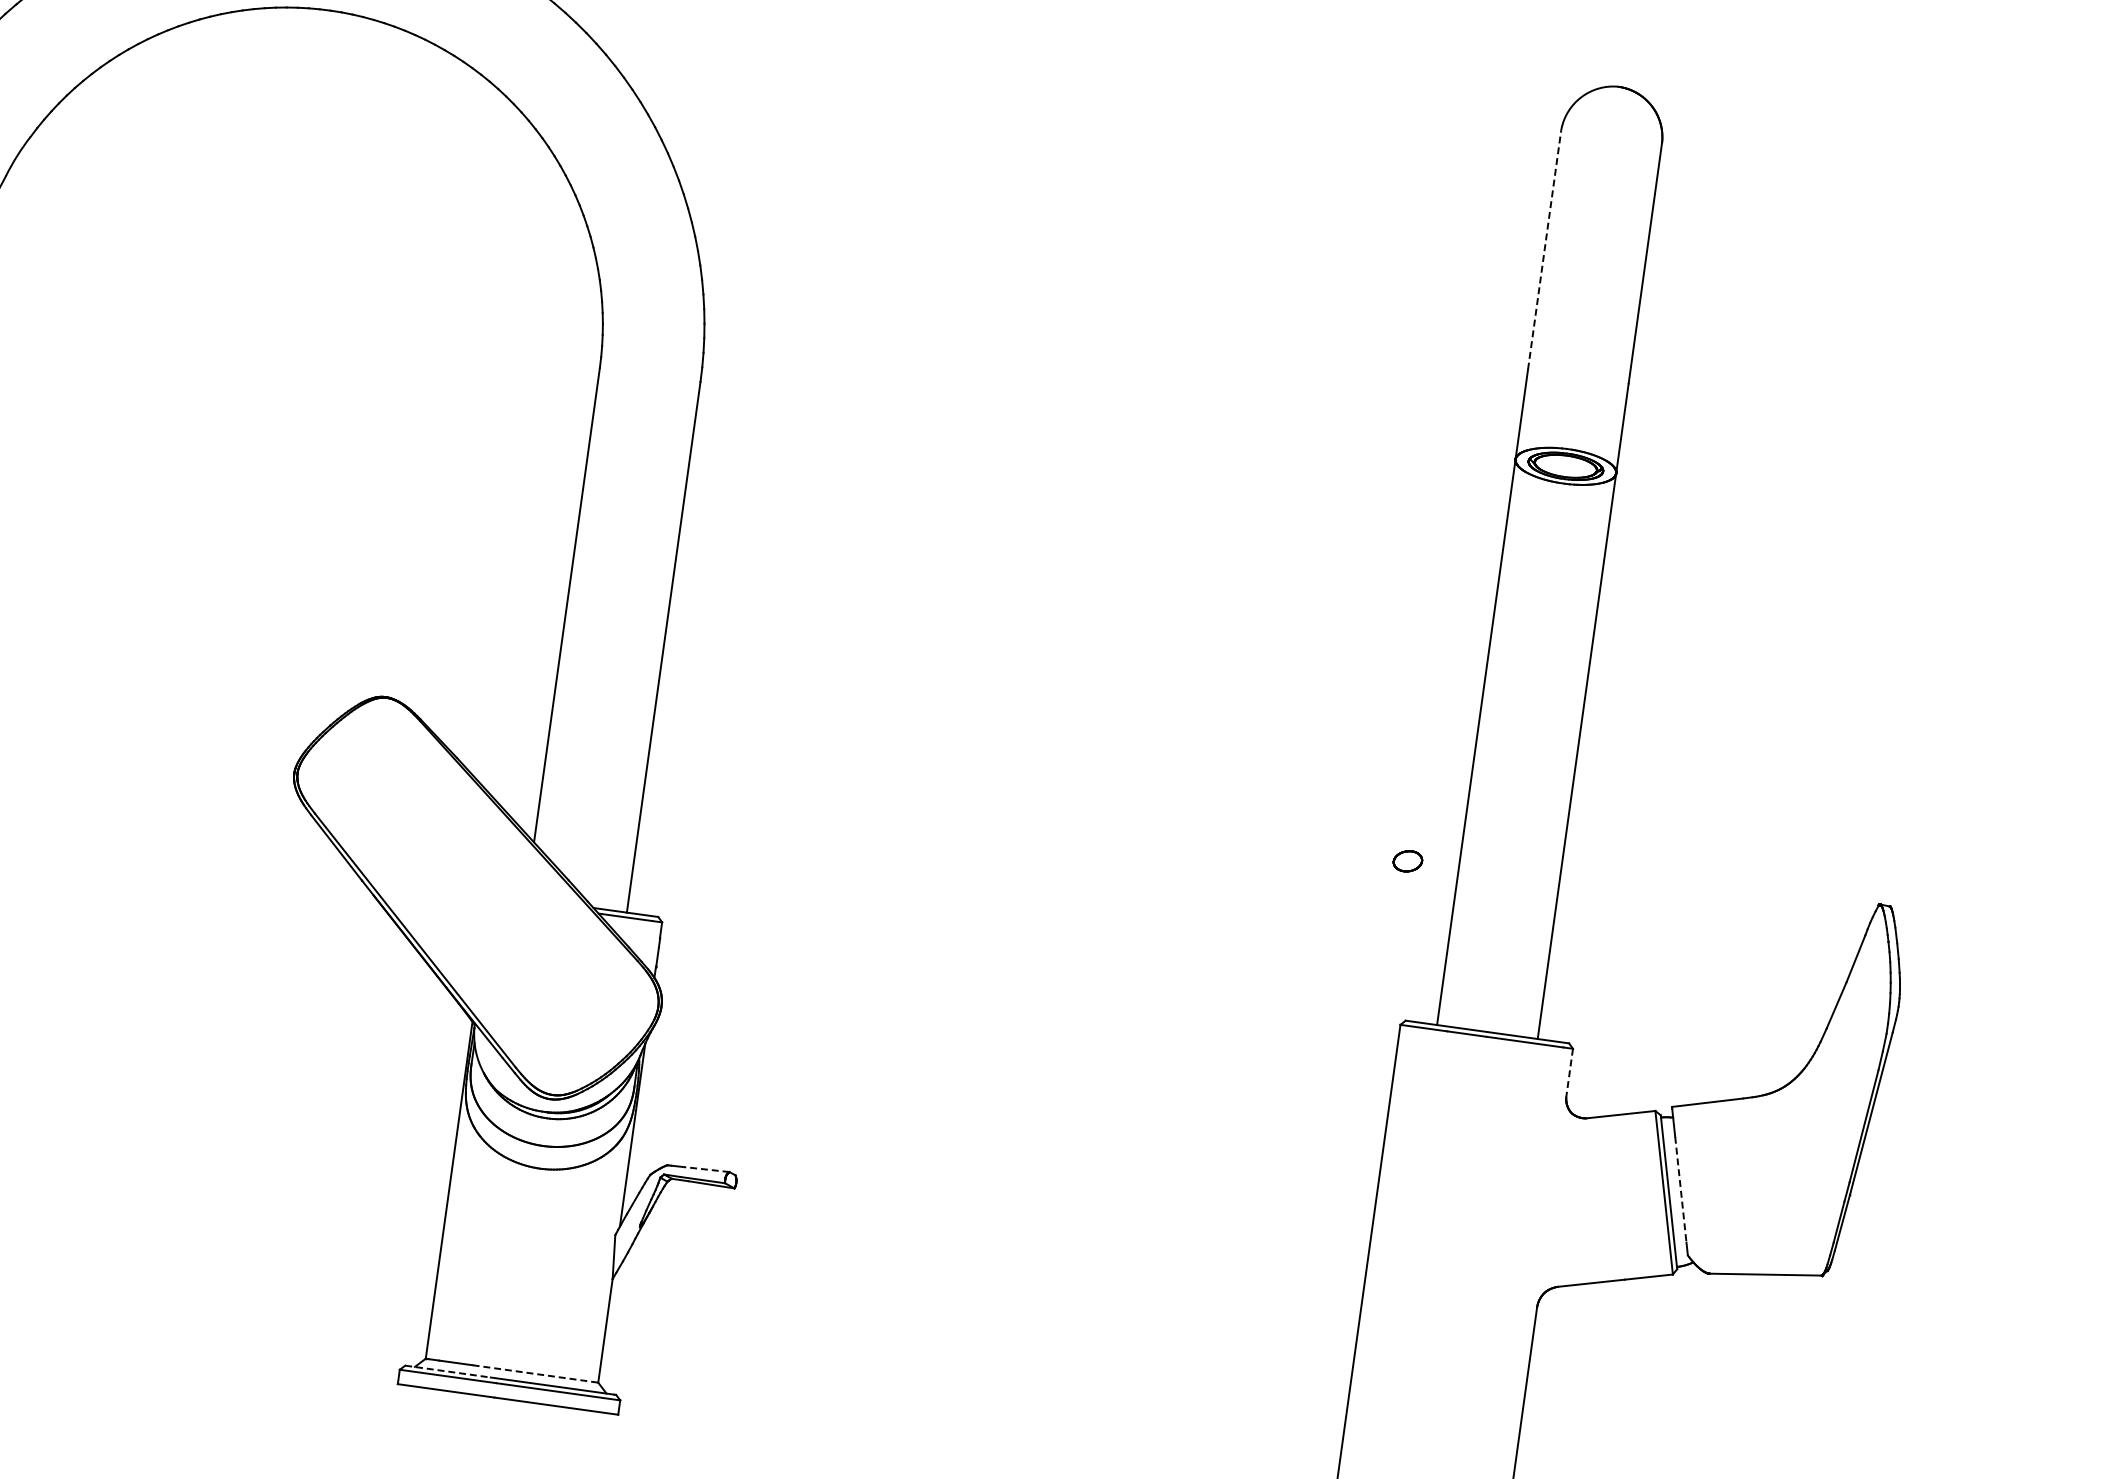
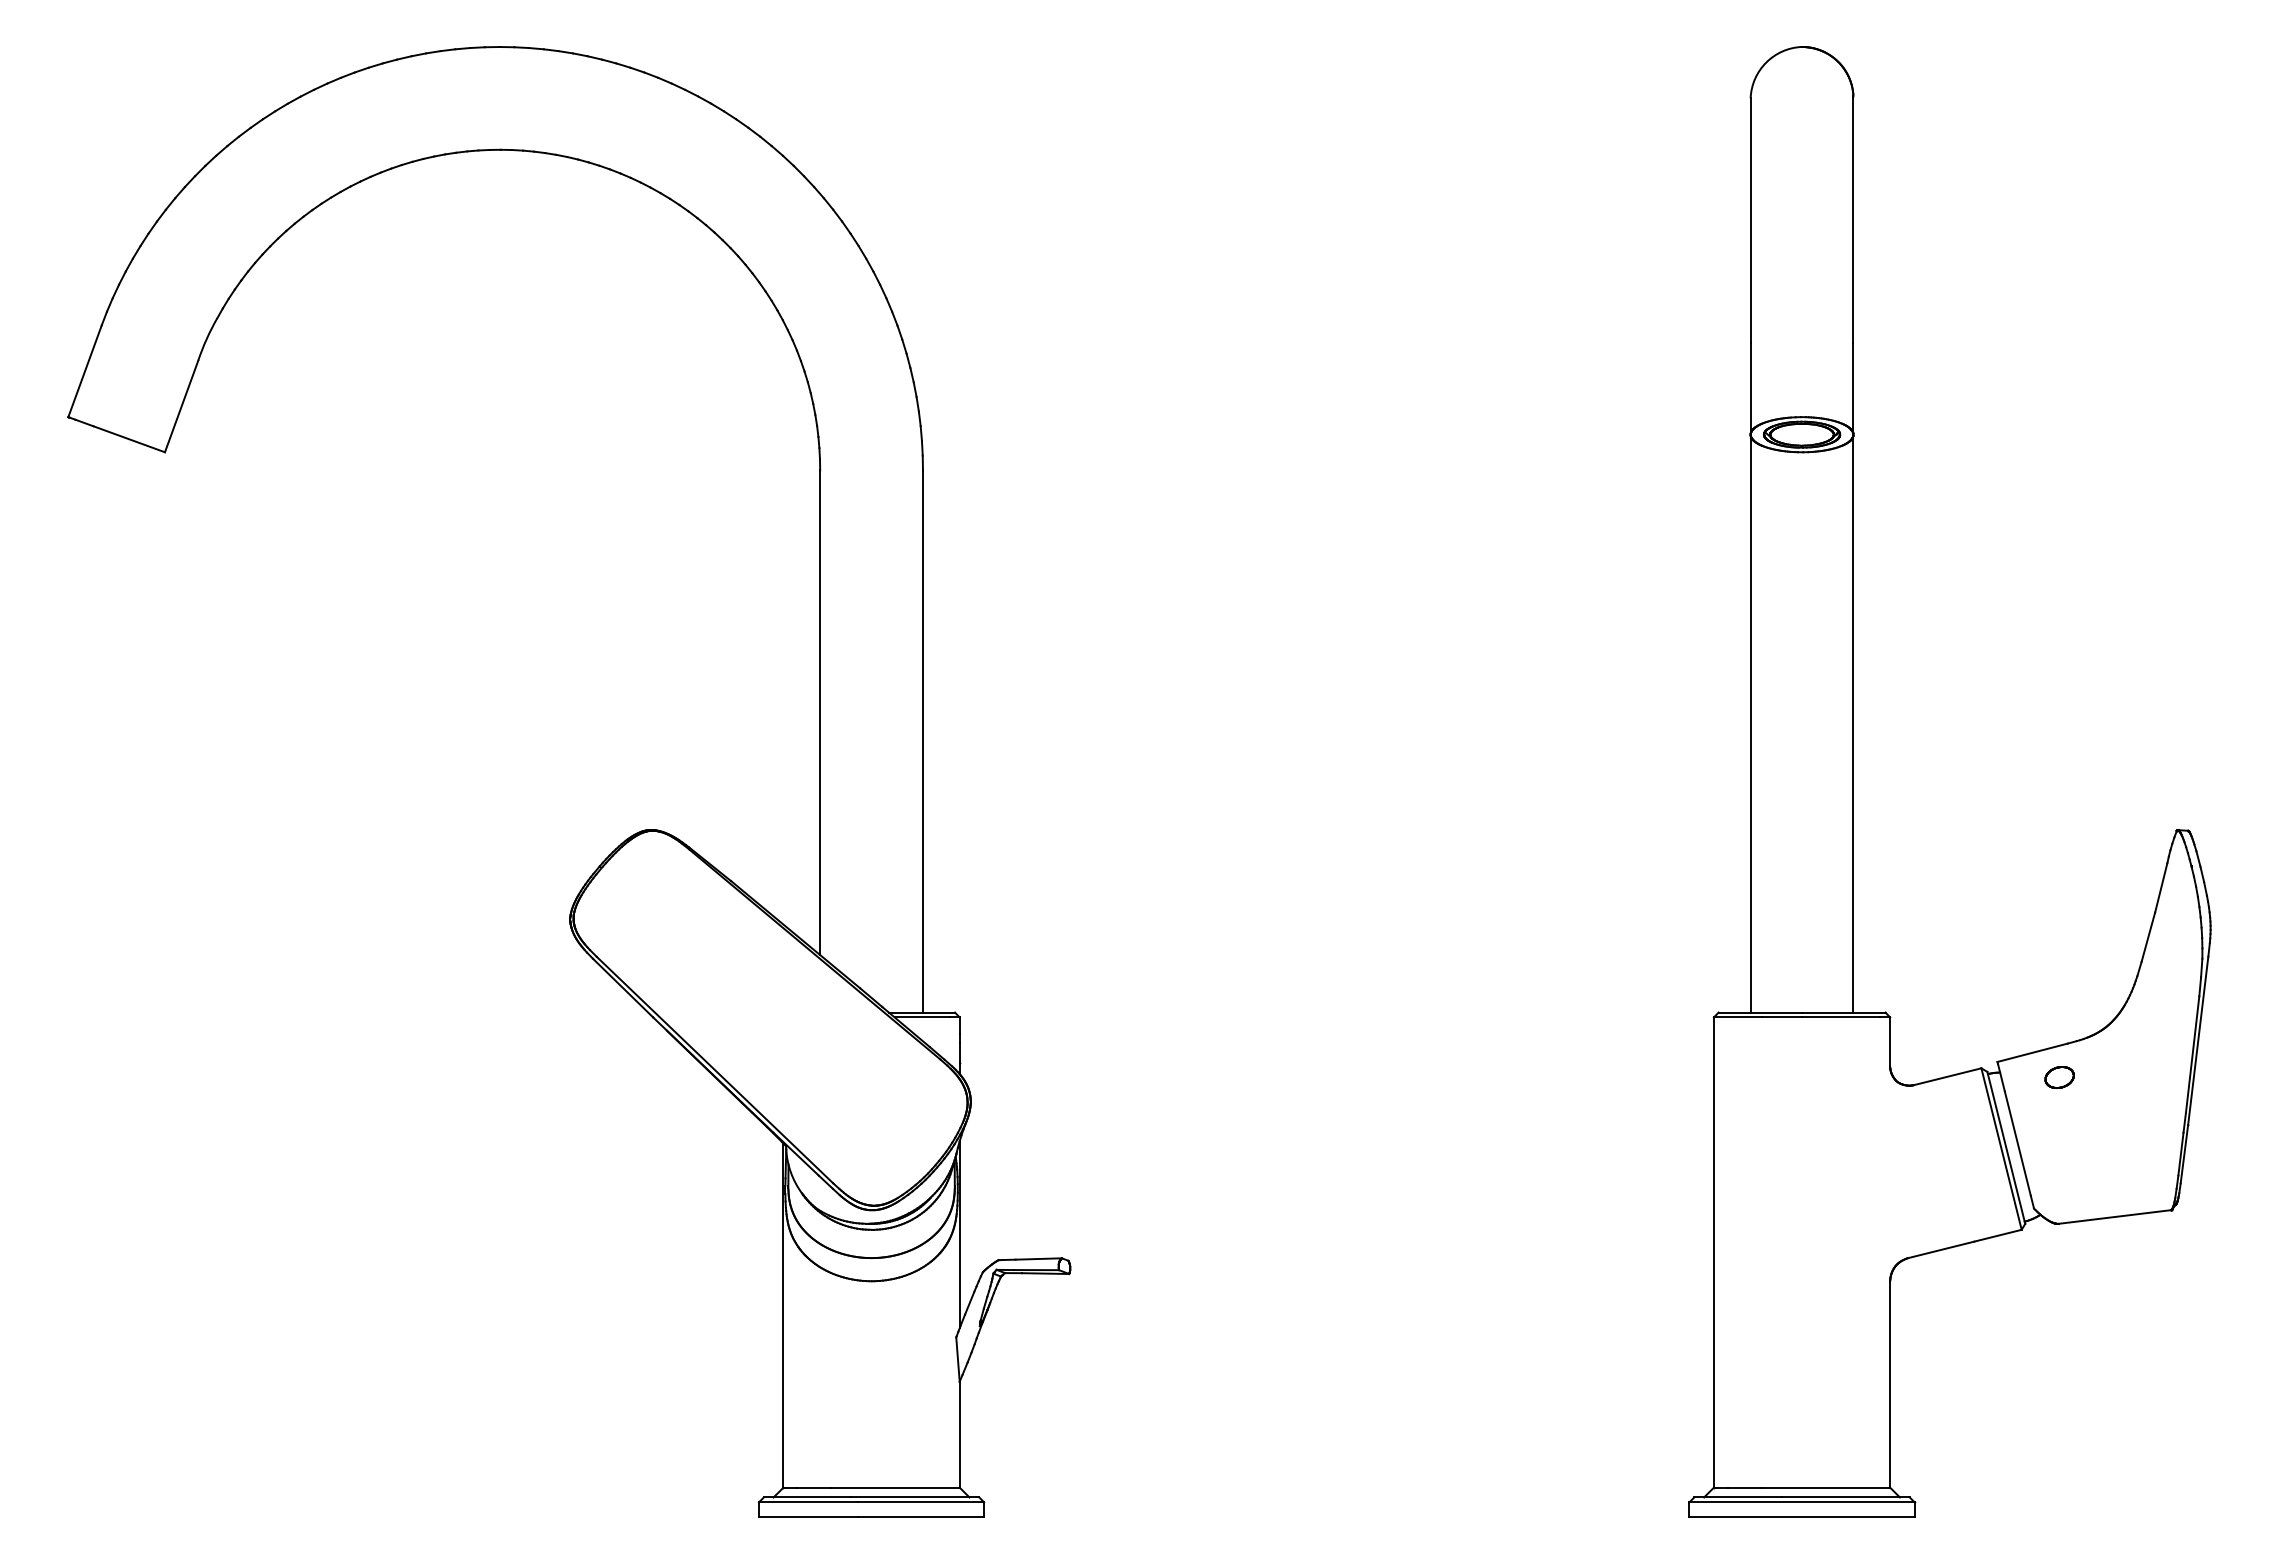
line: (1544, 249) -> (1750, 220), dashed -> solid
part: (1407, 861) -> (2059, 1077), moved
line: (1569, 1073) -> (1890, 1042), dashed -> solid
line: (706, 1170) -> (1038, 1259), dashed -> solid
line: (1680, 1189) -> (2017, 1143), dashed -> solid
line: (447, 1371) -> (807, 1497), dashed -> solid
line: (536, 1373) -> (896, 1487), dashed -> solid

